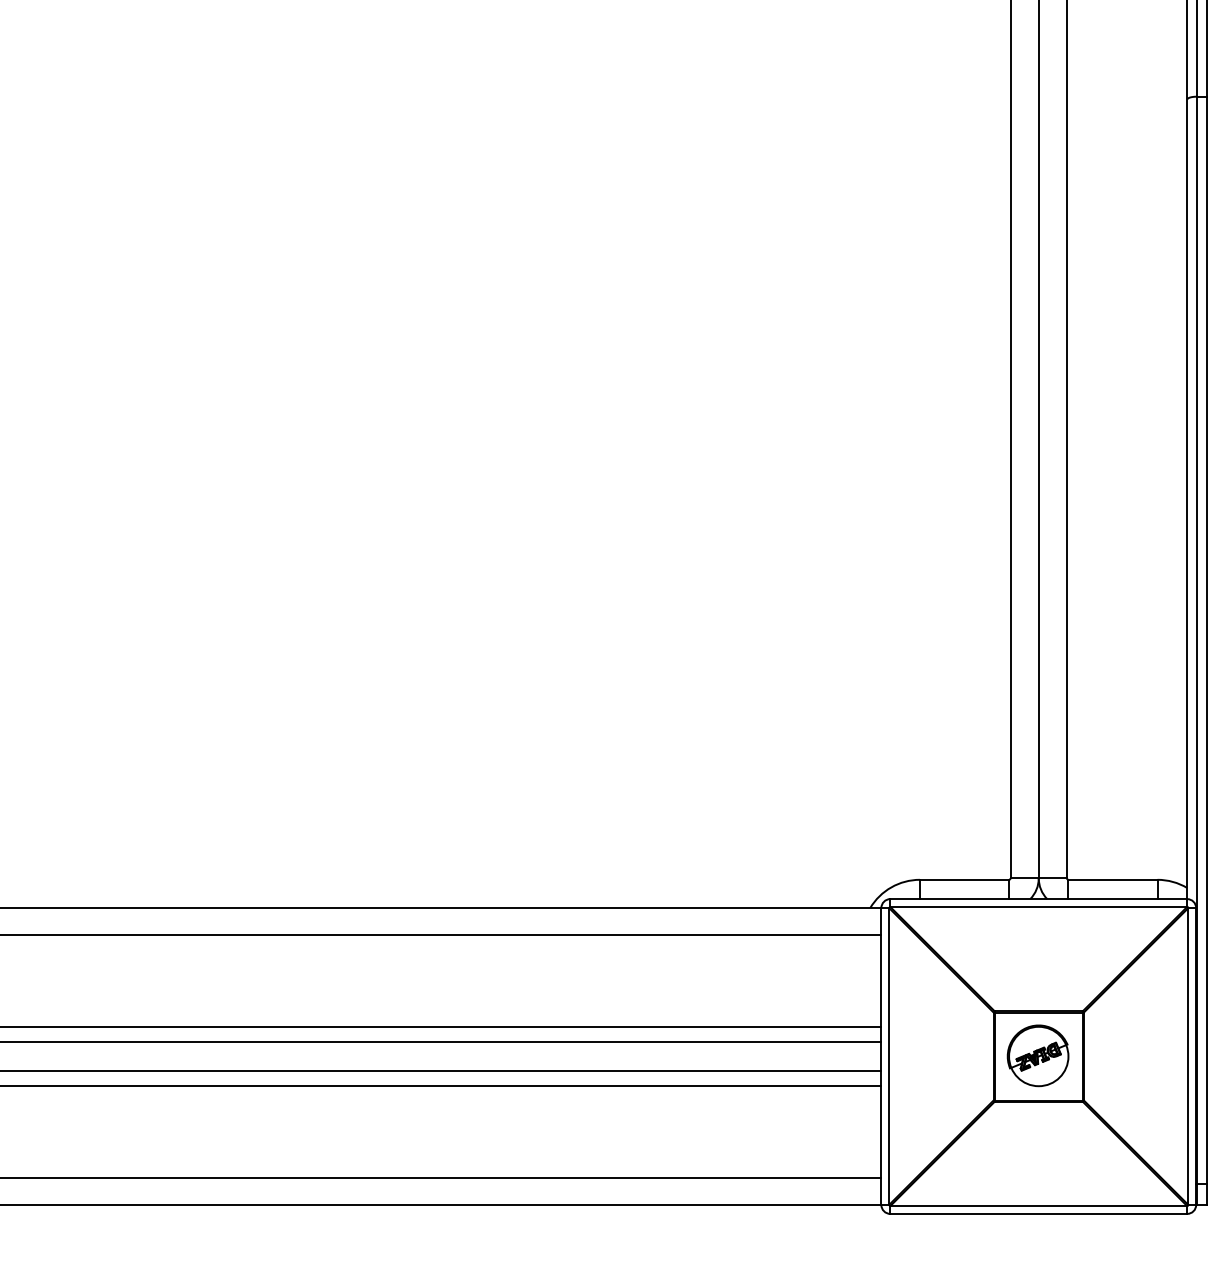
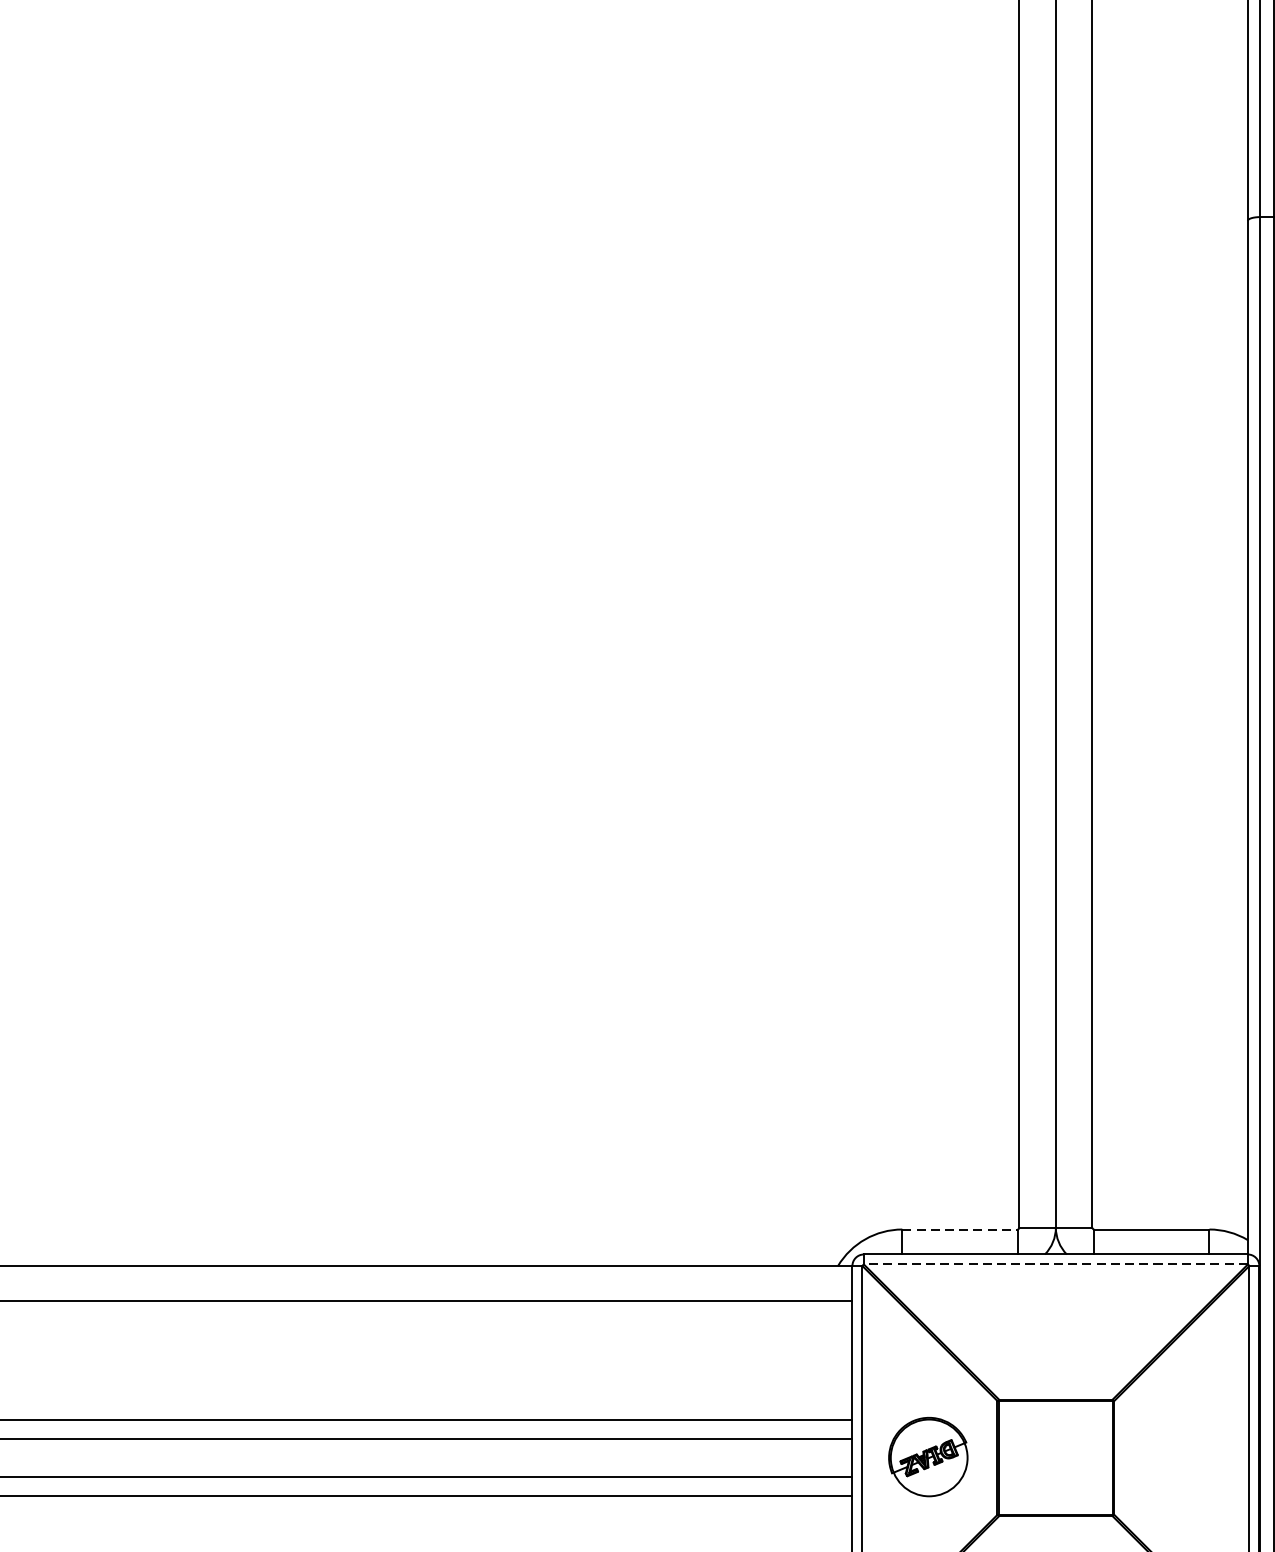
line: (964, 879) -> (959, 1229), solid -> dashed
line: (1038, 906) -> (1055, 1264), solid -> dashed
part: (1037, 1055) -> (927, 1456), moved

